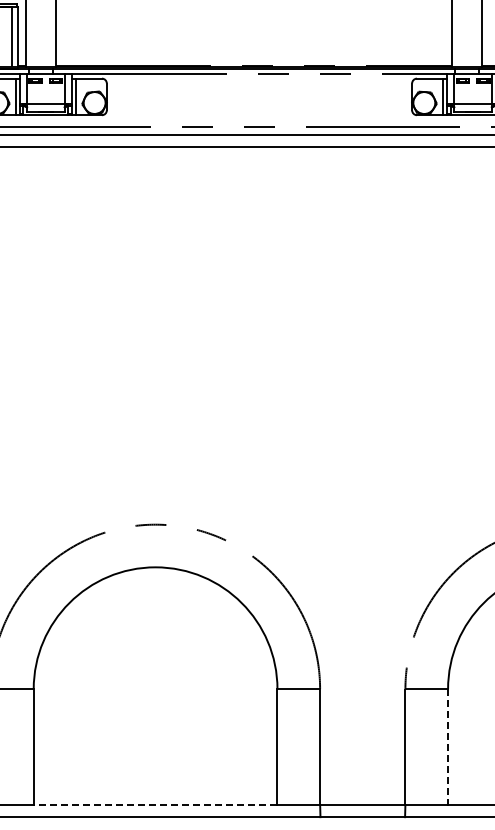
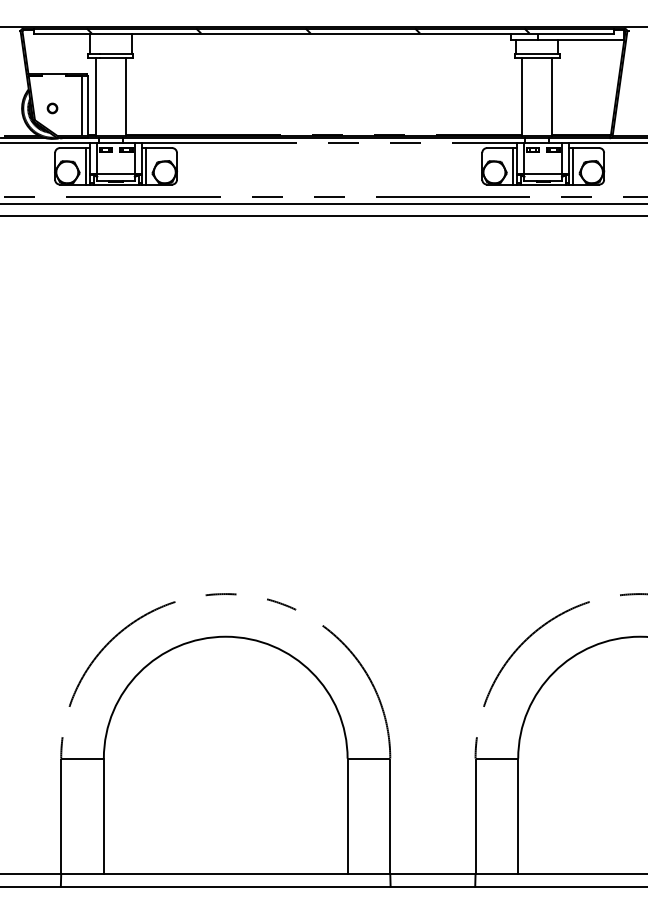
line: (448, 747) -> (518, 816), dashed -> solid
line: (155, 805) -> (225, 874), dashed -> solid

